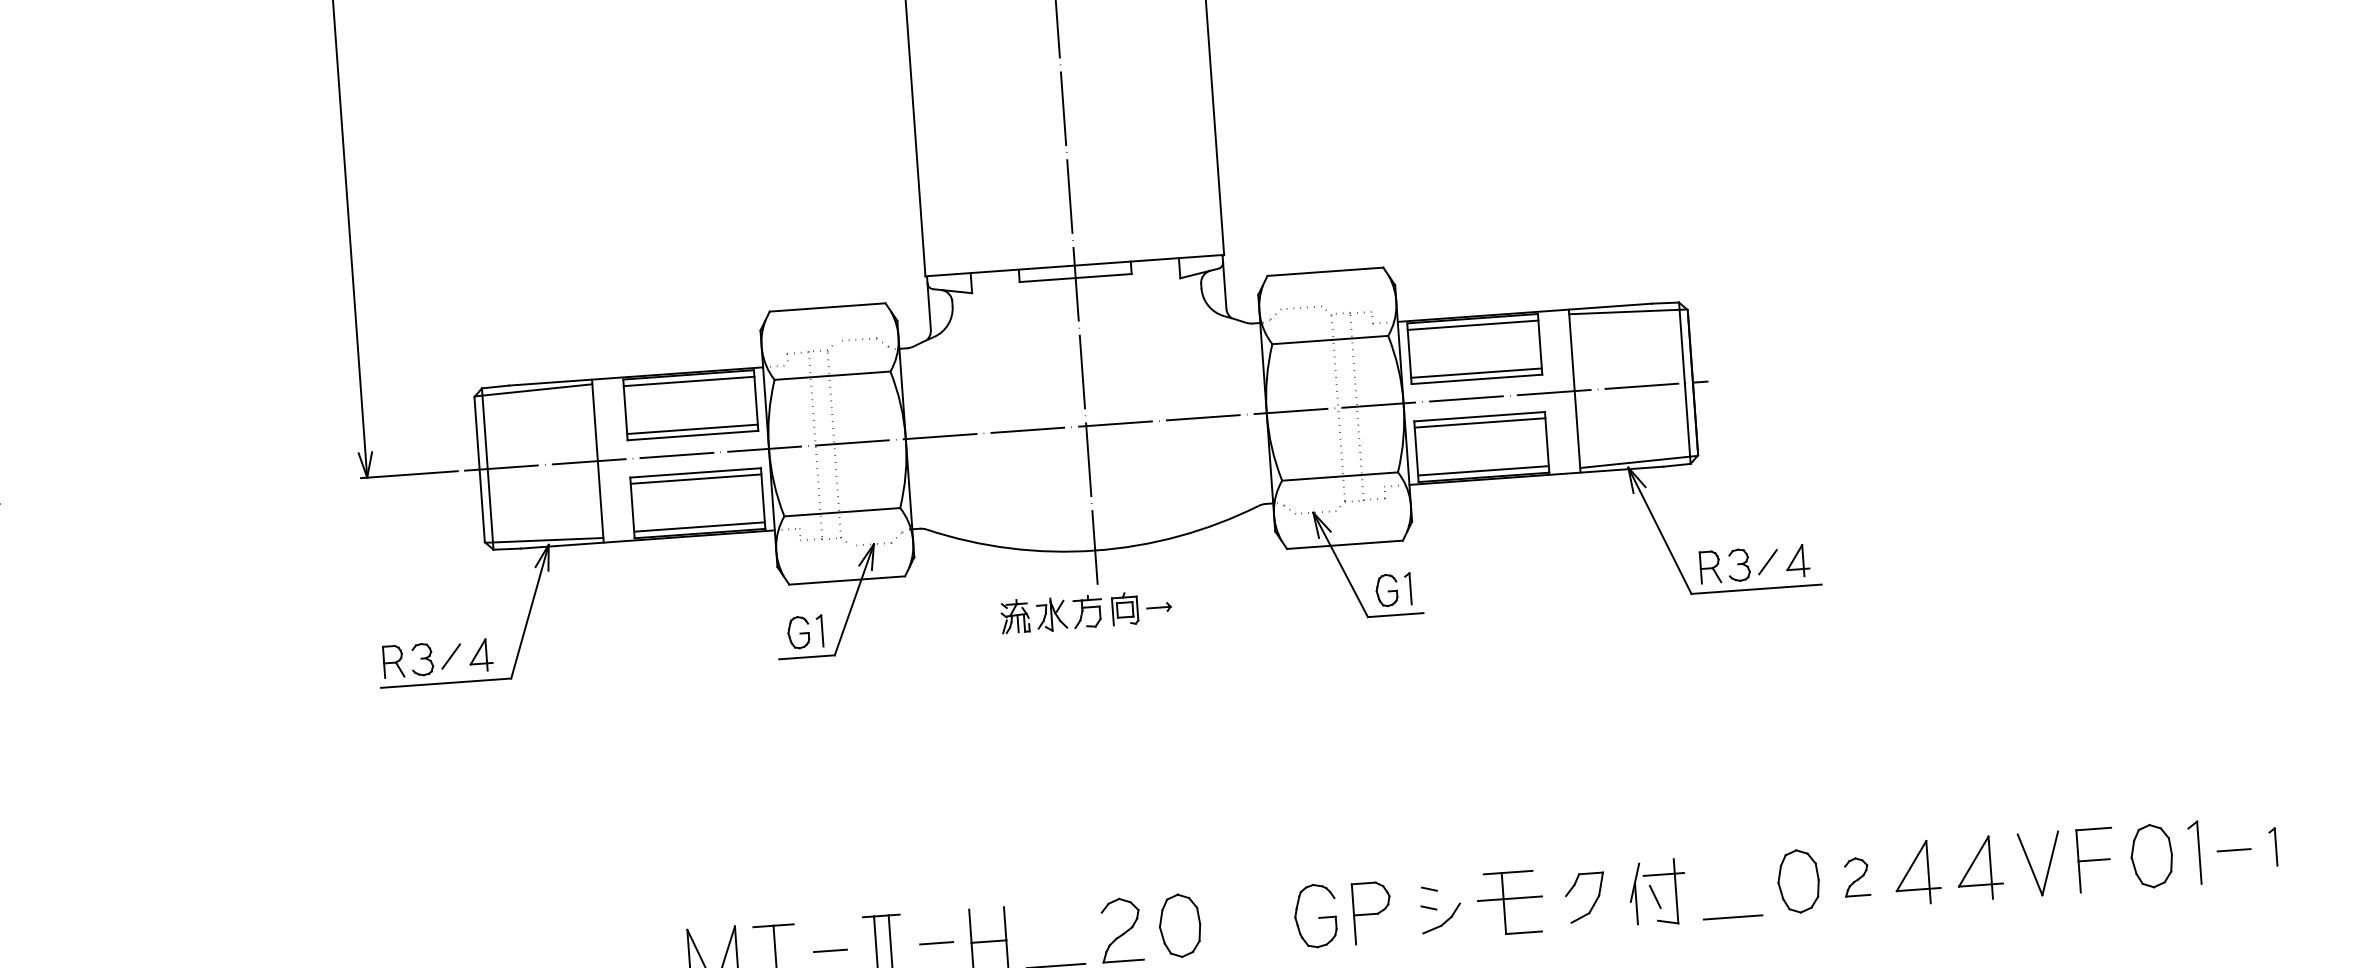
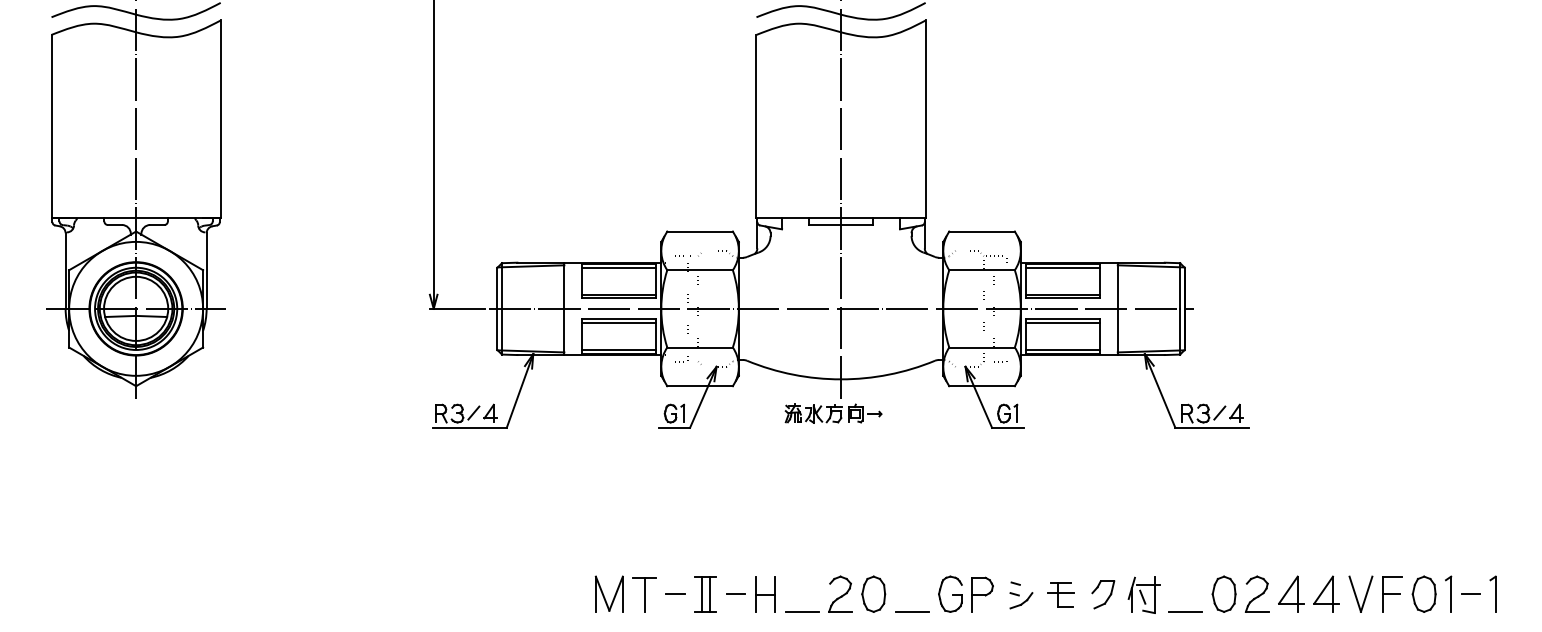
part: (2272, 846) -> (1492, 593), size x1.67
part: (1855, 876) -> (1256, 593), size x1.67
part: (1509, 902) -> (1060, 594), size x0.71
line: (1248, 951) -> (911, 611), added

